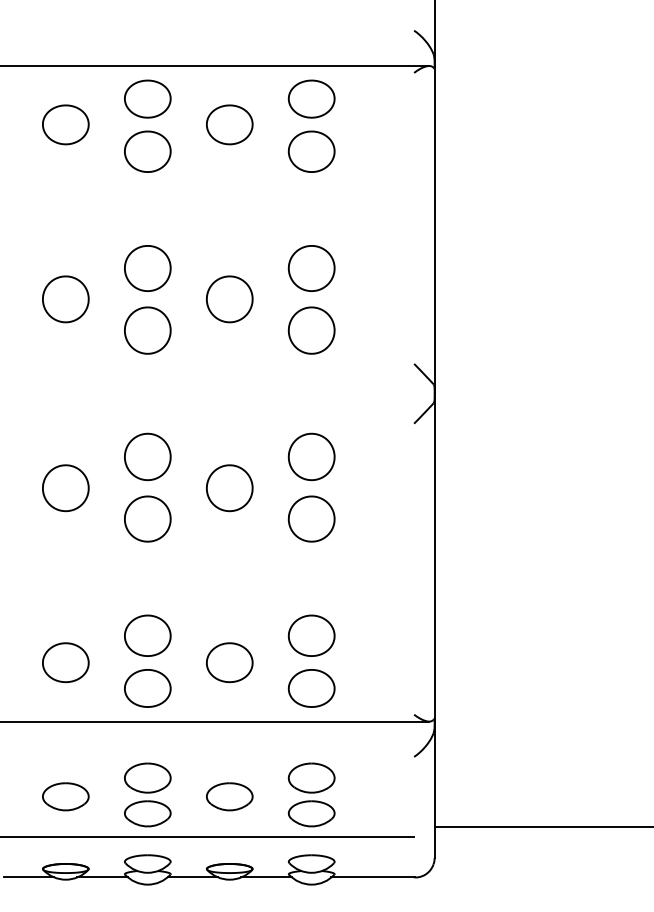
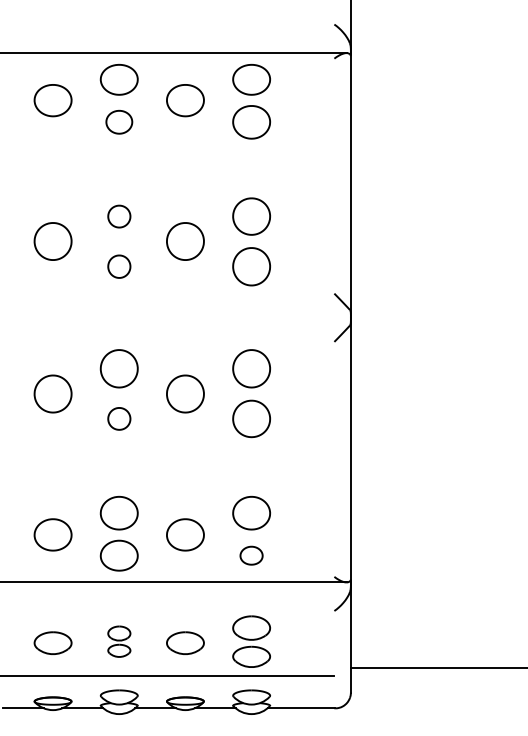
part: (147, 151) -> (119, 122), size x0.7
part: (147, 268) -> (119, 216), size x0.6
part: (147, 330) -> (119, 266), size x0.6
part: (147, 518) -> (119, 418), size x0.6
part: (311, 688) -> (251, 555), size x0.6
part: (147, 794) -> (119, 641), size x0.6

